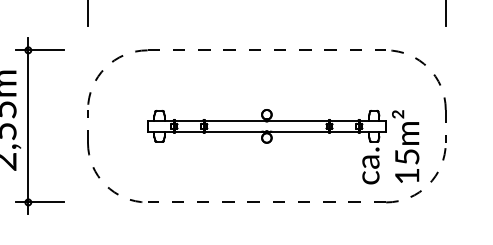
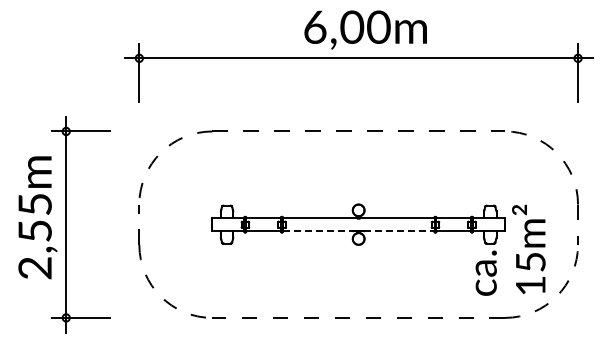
line: (234, 131) -> (318, 231), solid -> dashed
line: (300, 131) -> (399, 231), solid -> dashed

